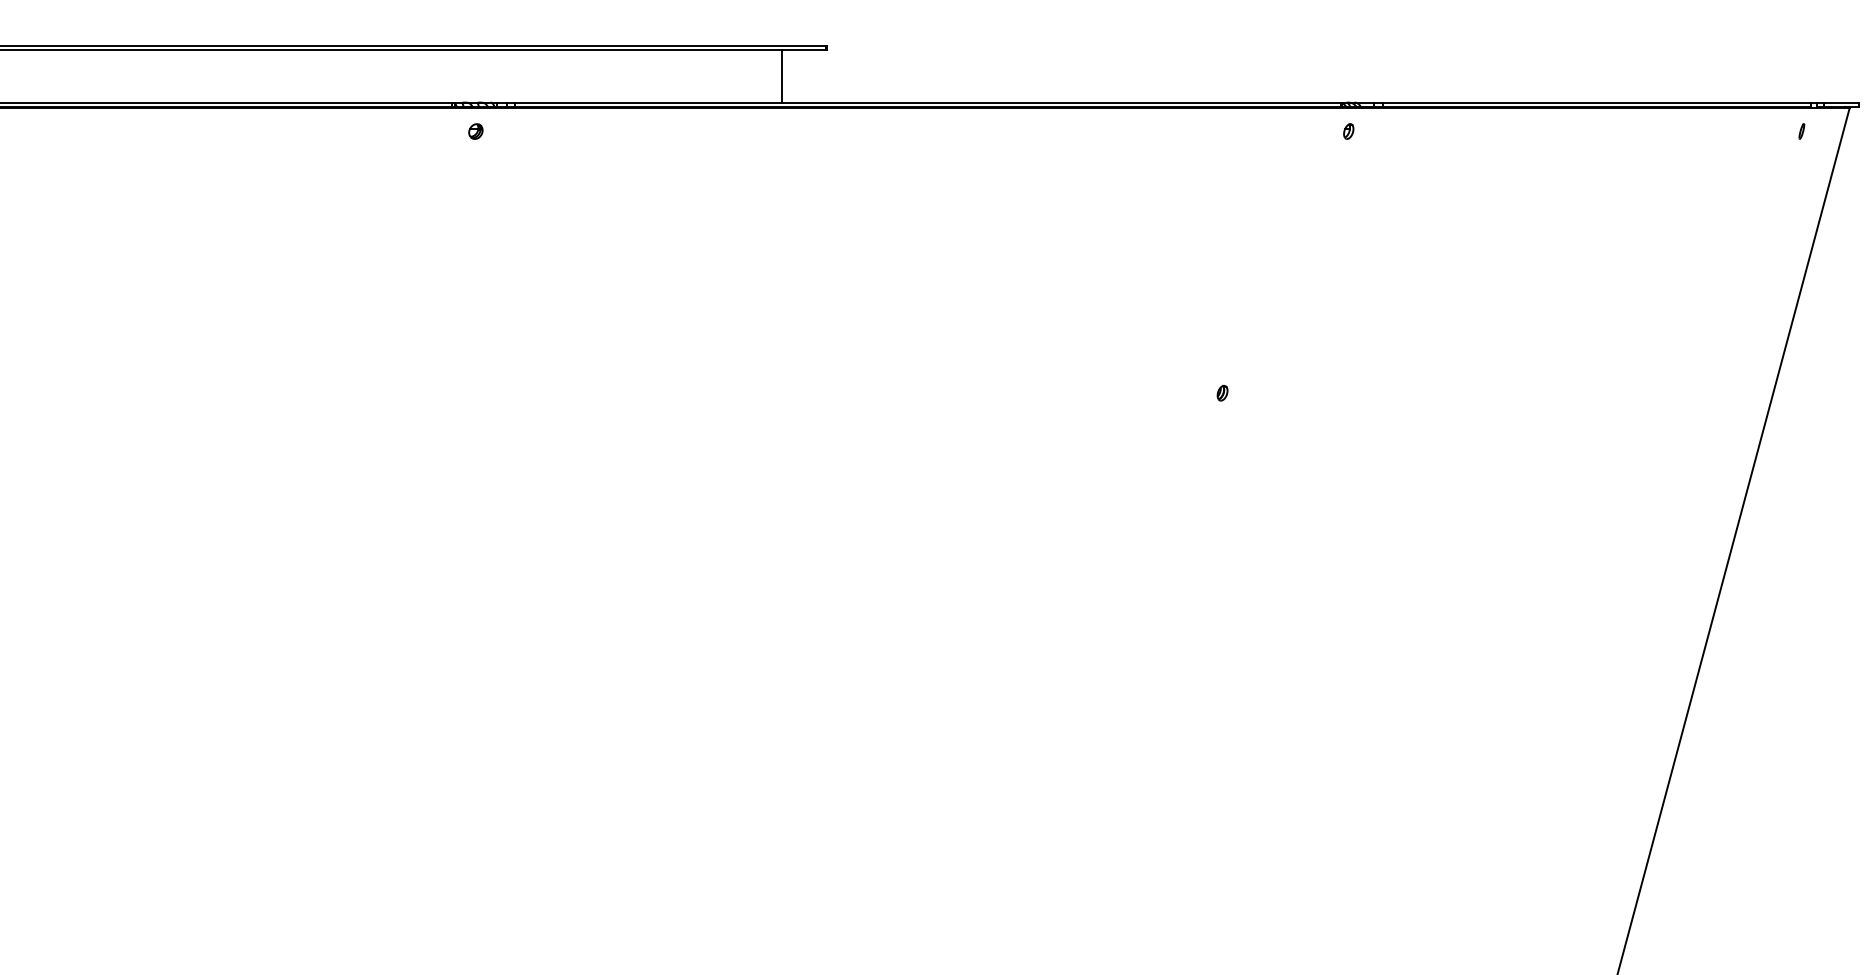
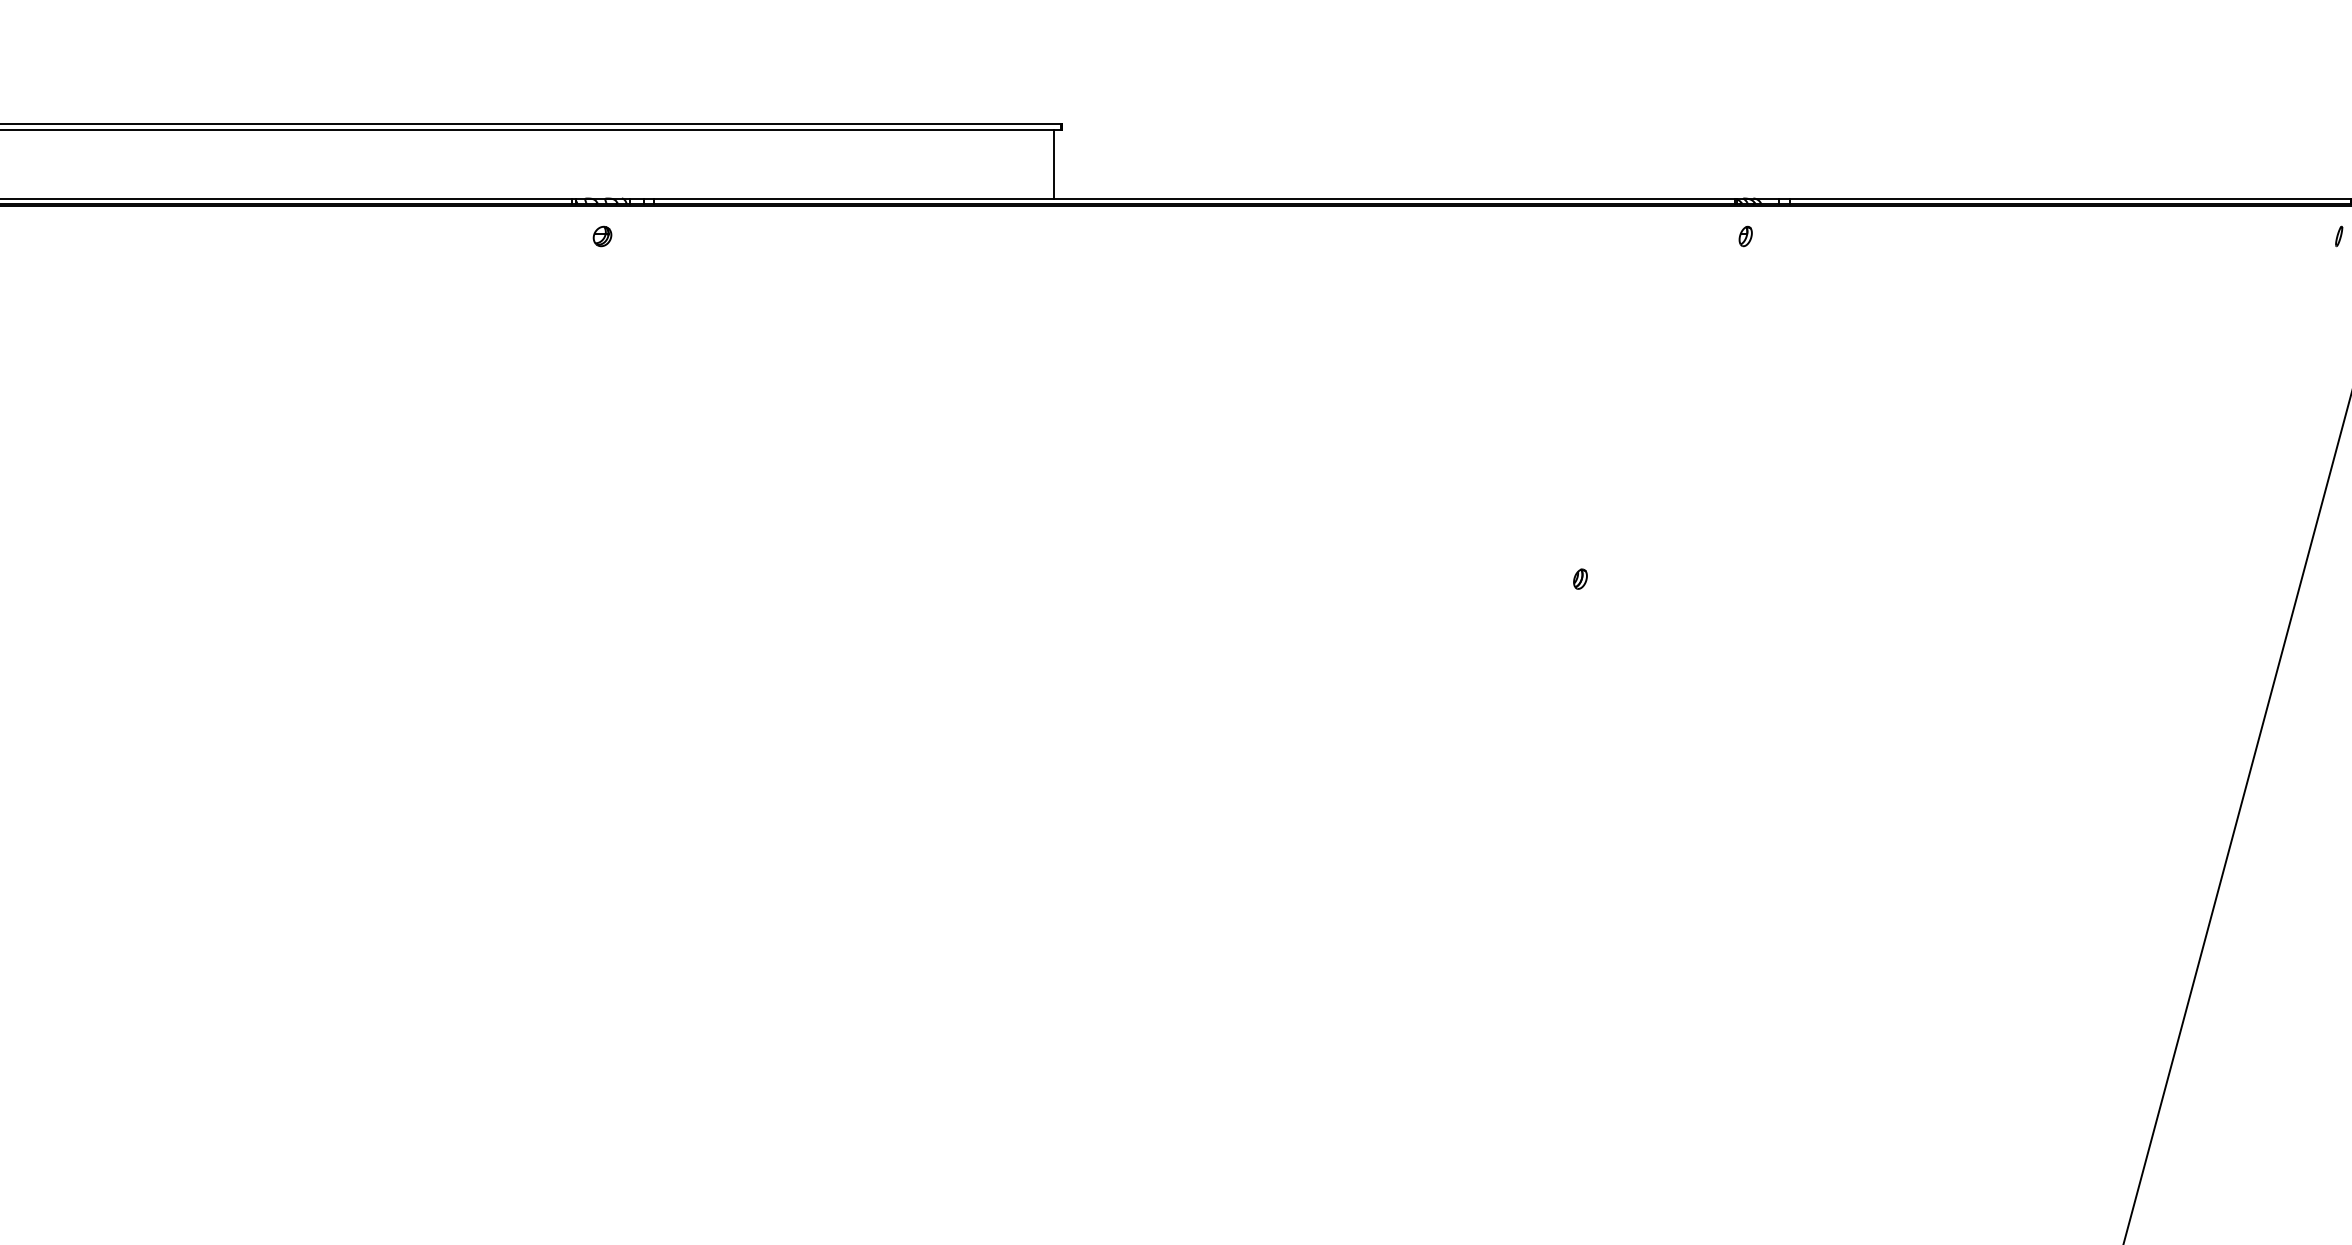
line: (781, 76) -> (1053, 164), moved

